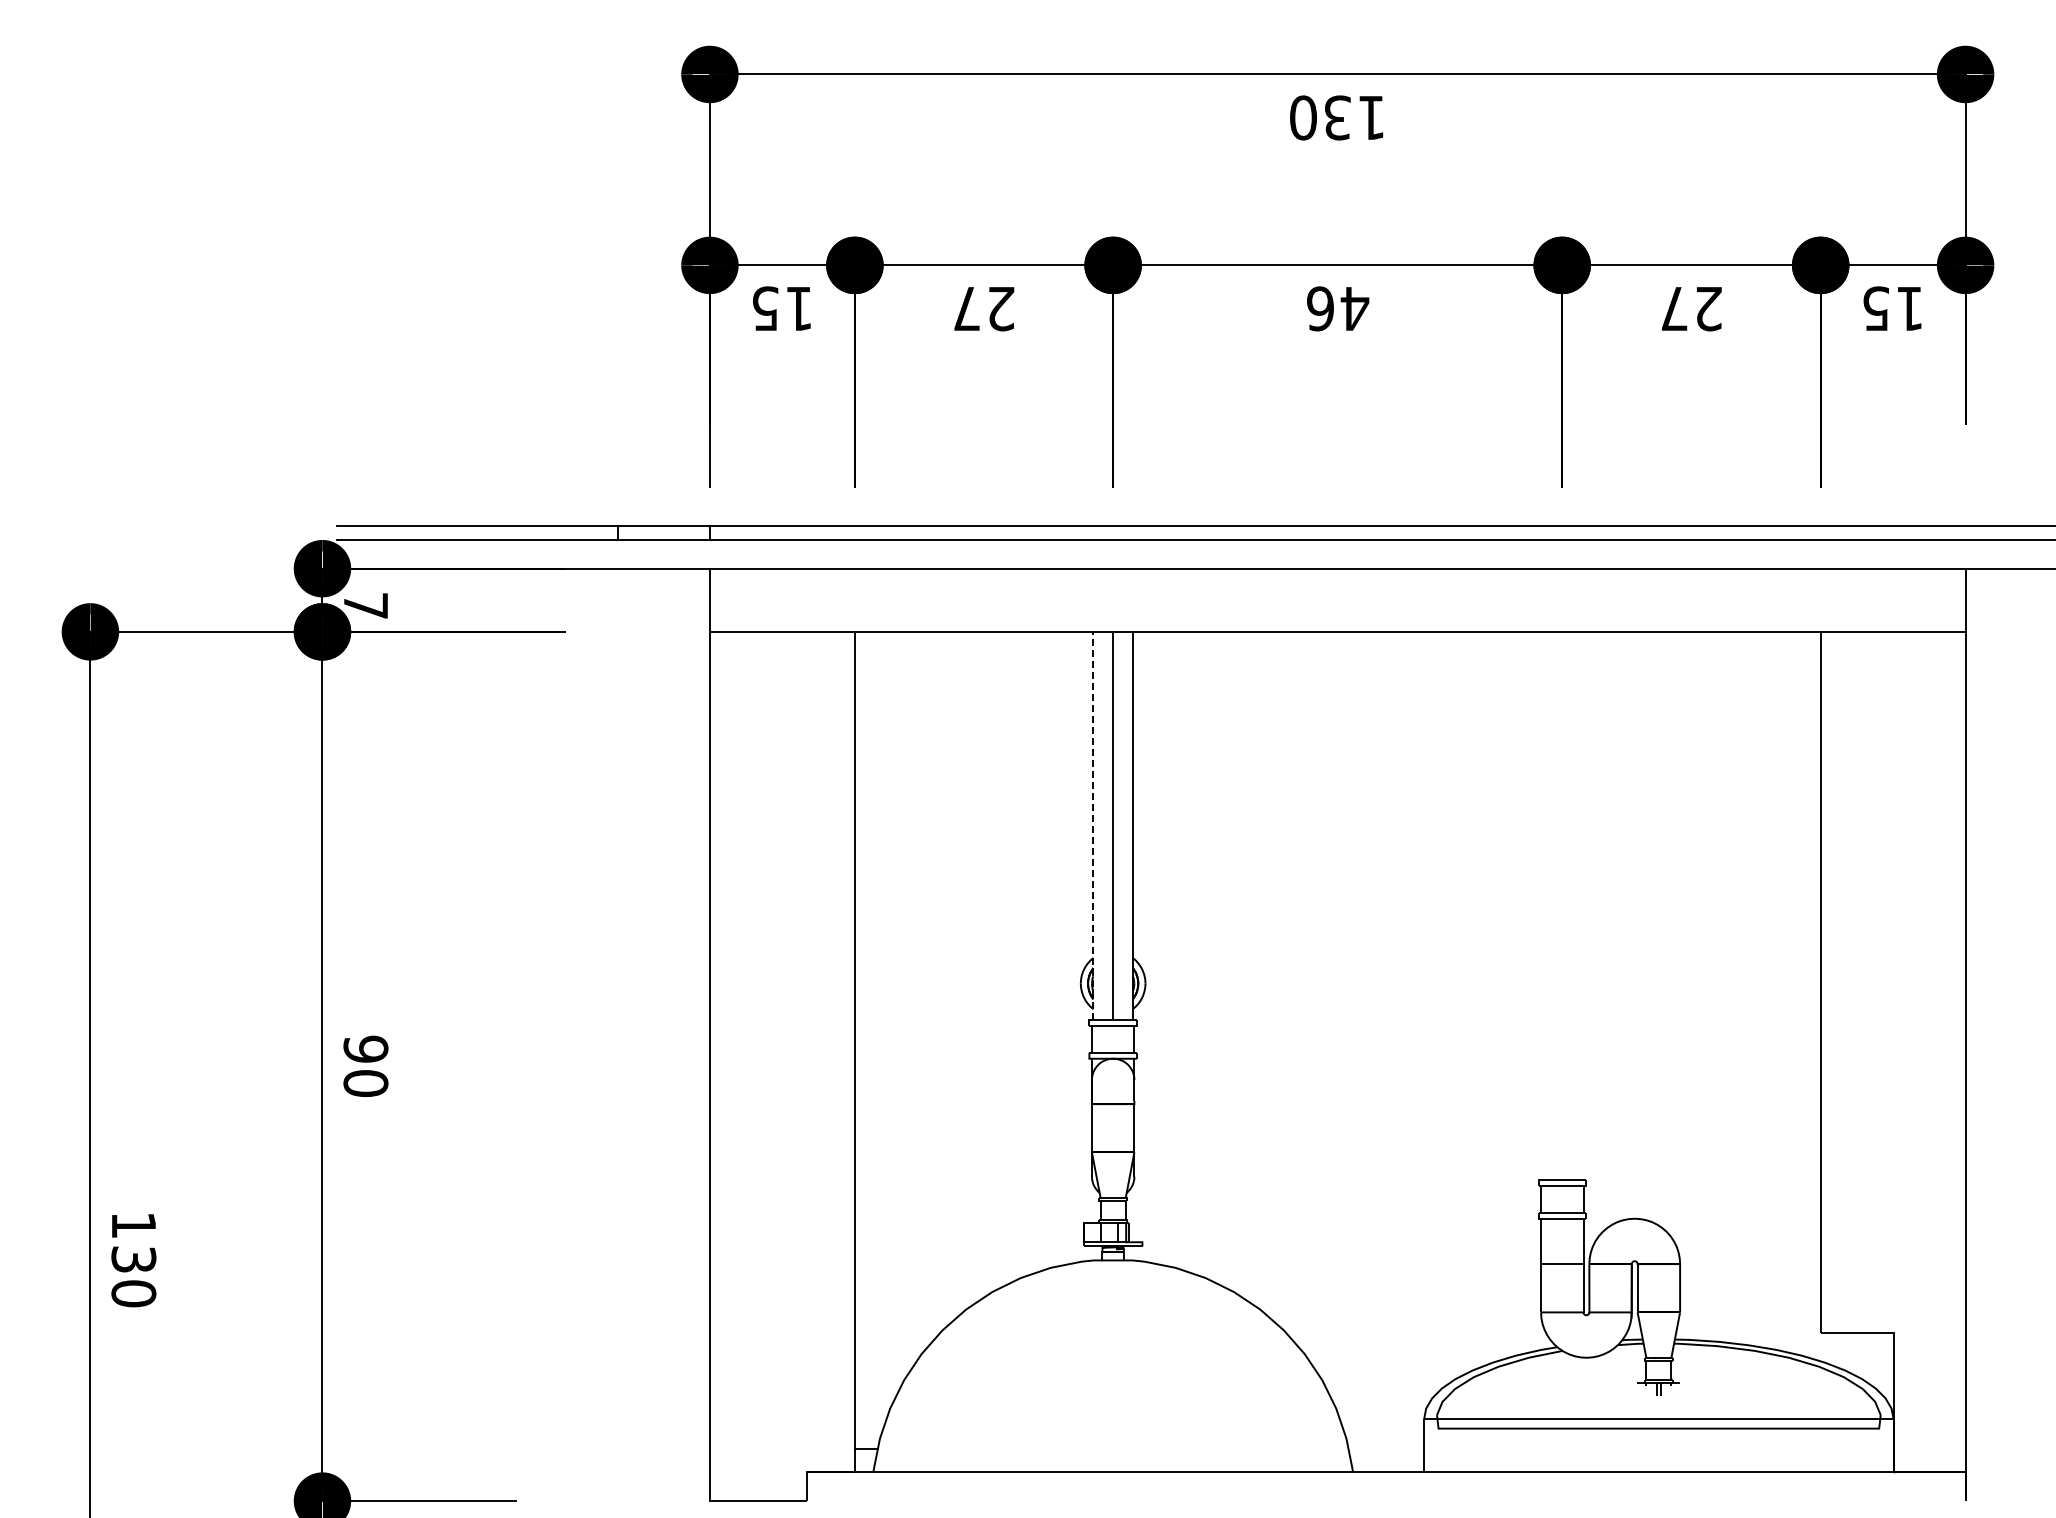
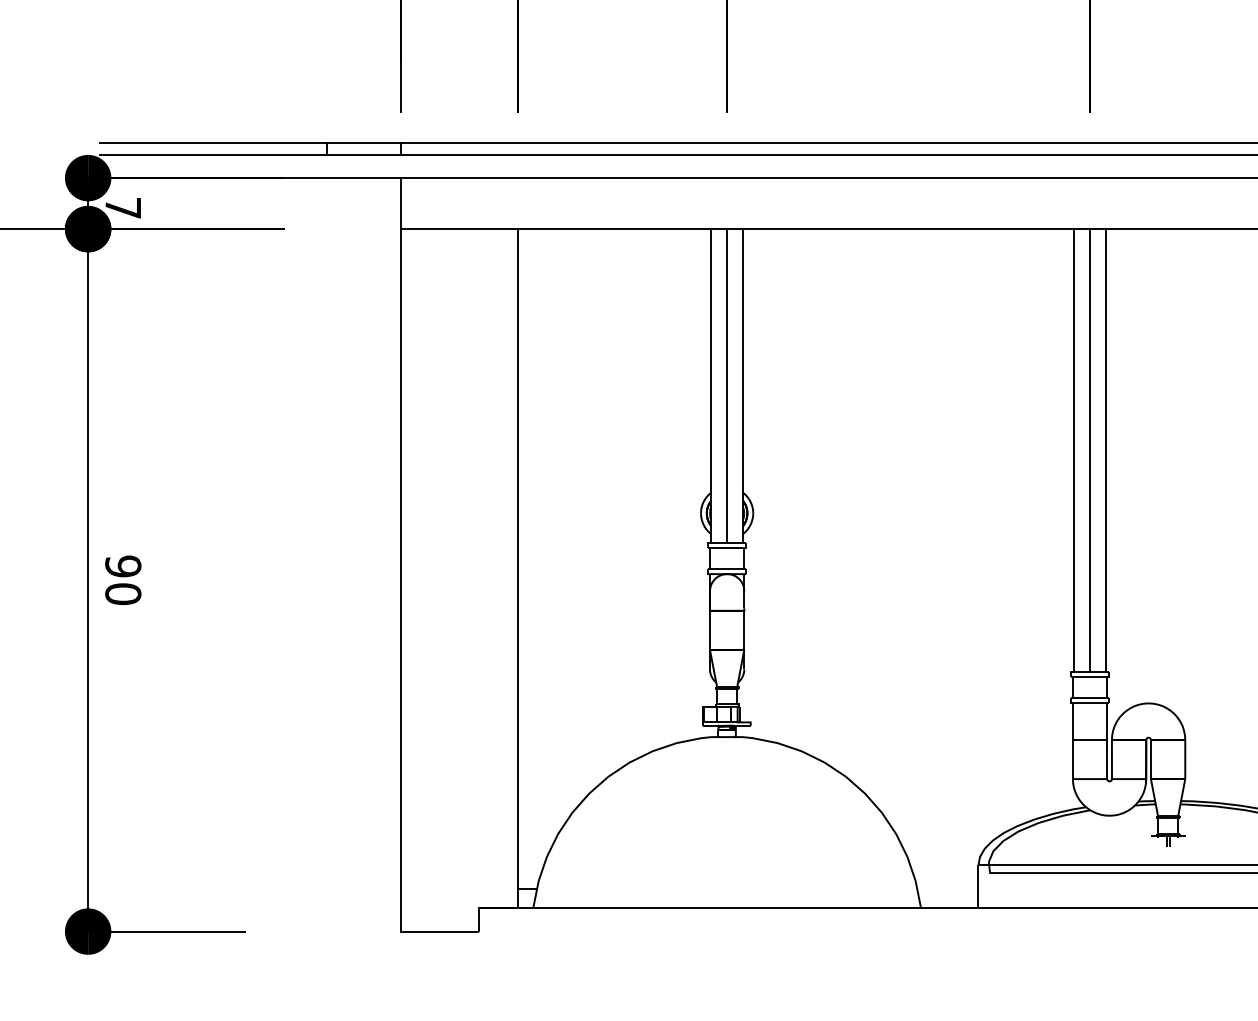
line: (1093, 825) -> (711, 385), dashed -> solid
line: (1542, 905) -> (1074, 450), added
line: (1562, 905) -> (1090, 450), added
line: (1582, 905) -> (1106, 450), added

